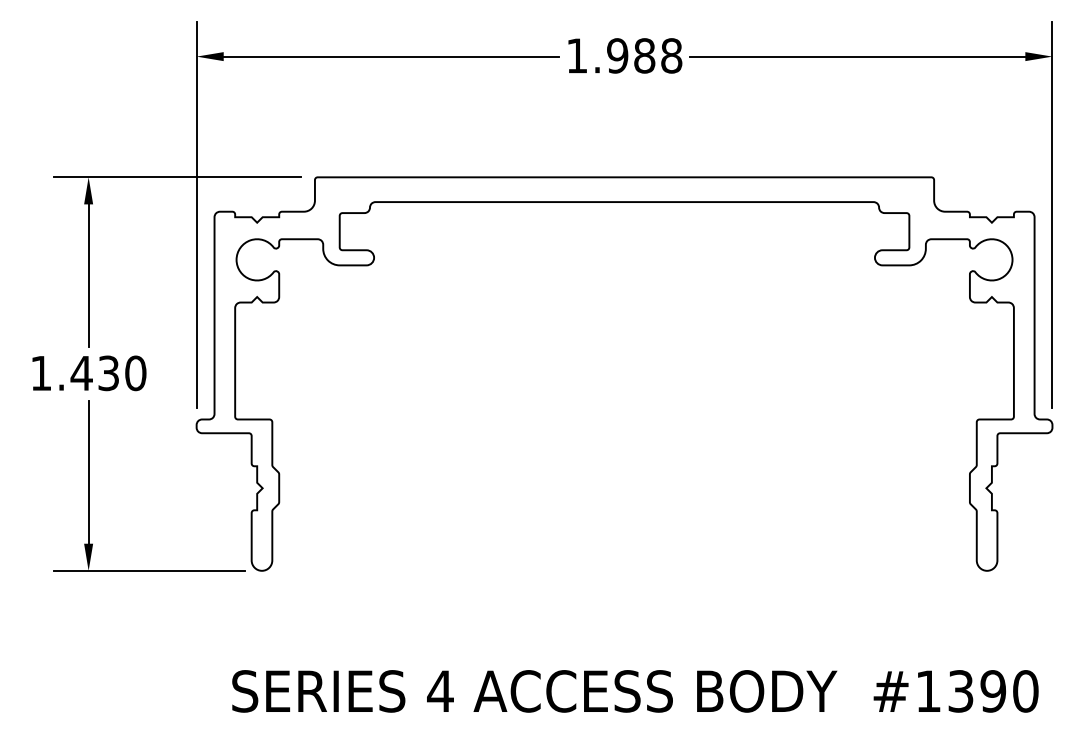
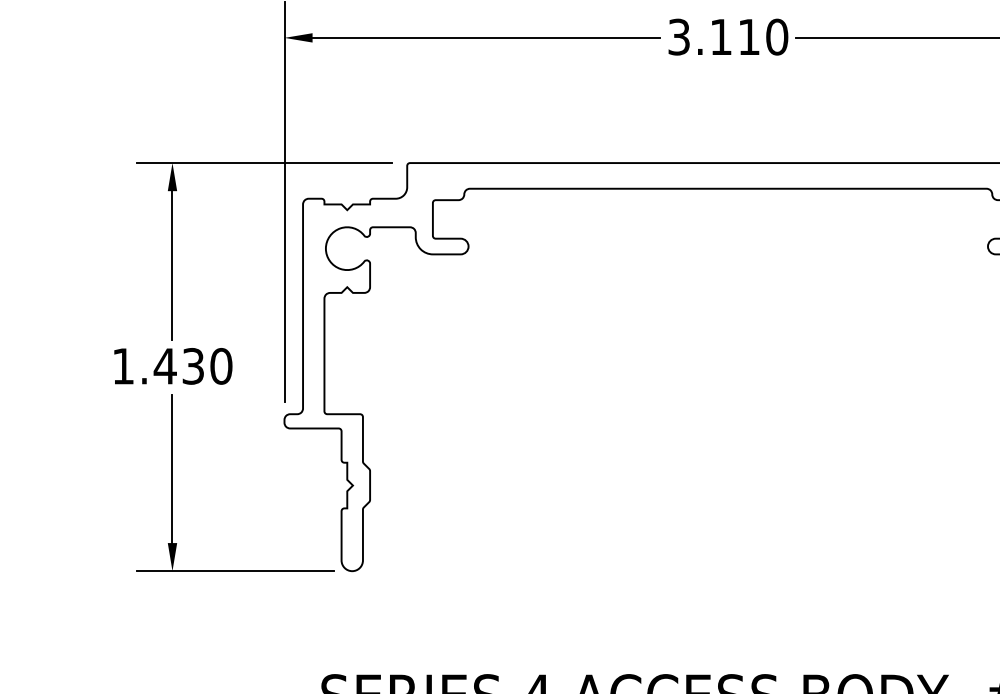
text: (624, 55) -> (728, 36), 1.988 -> 3.110

